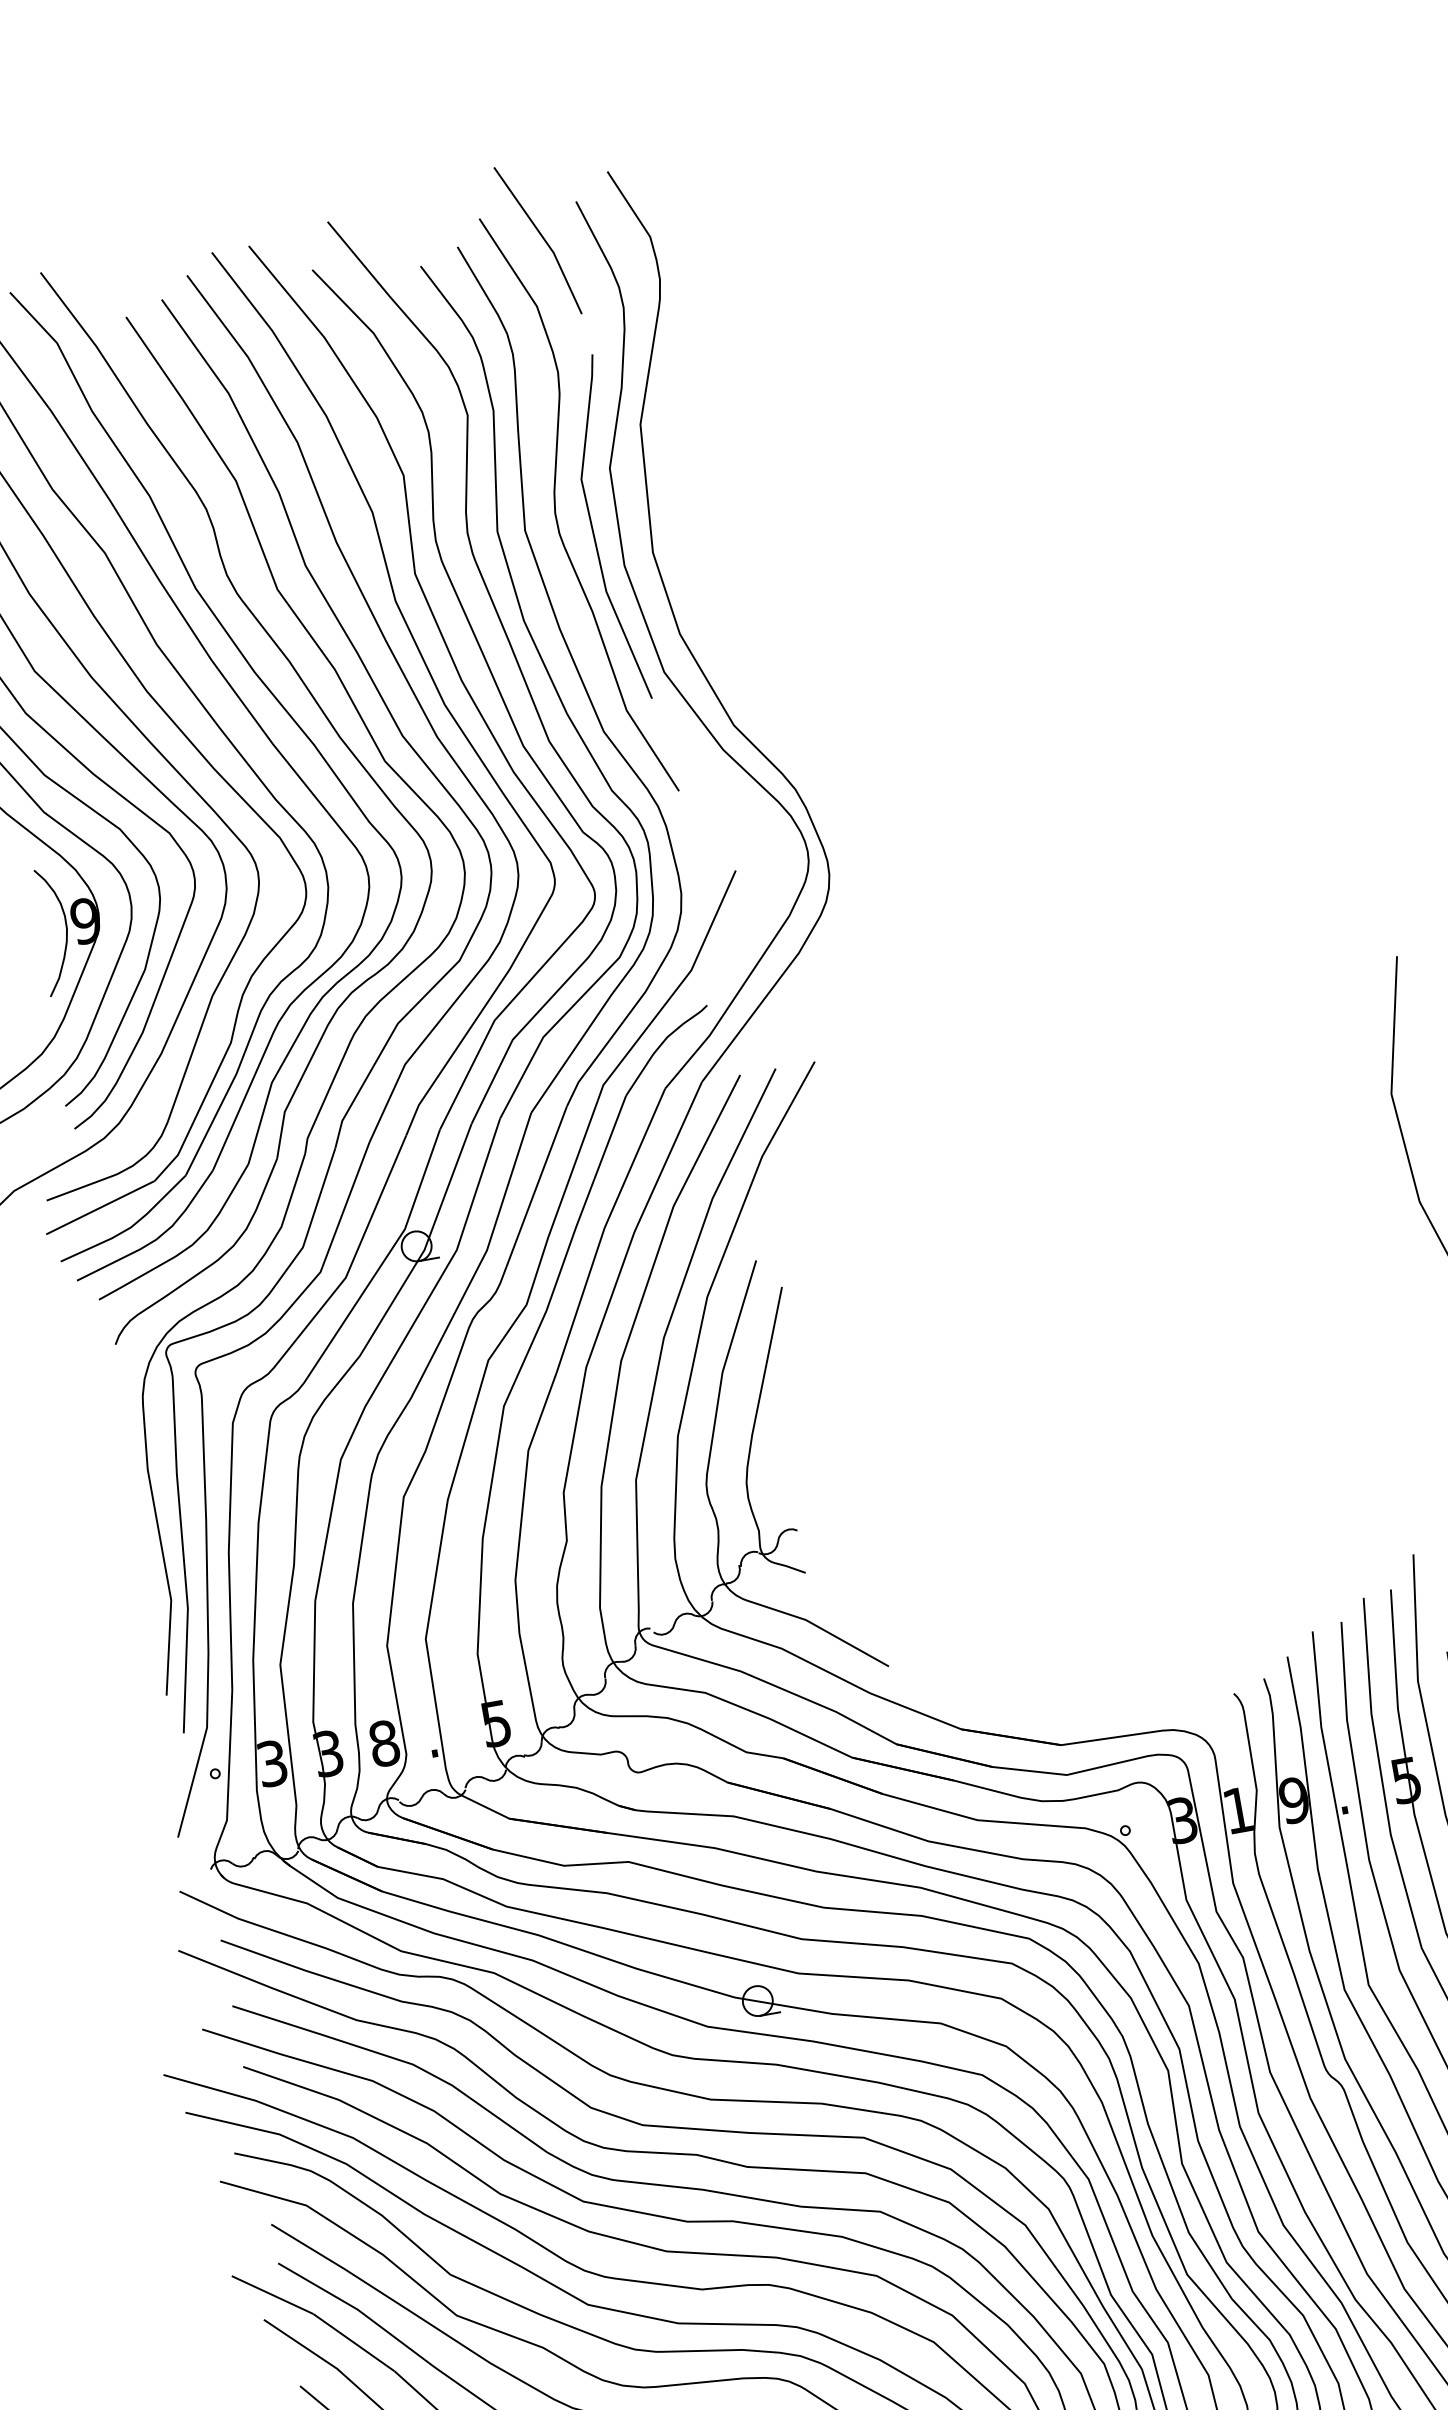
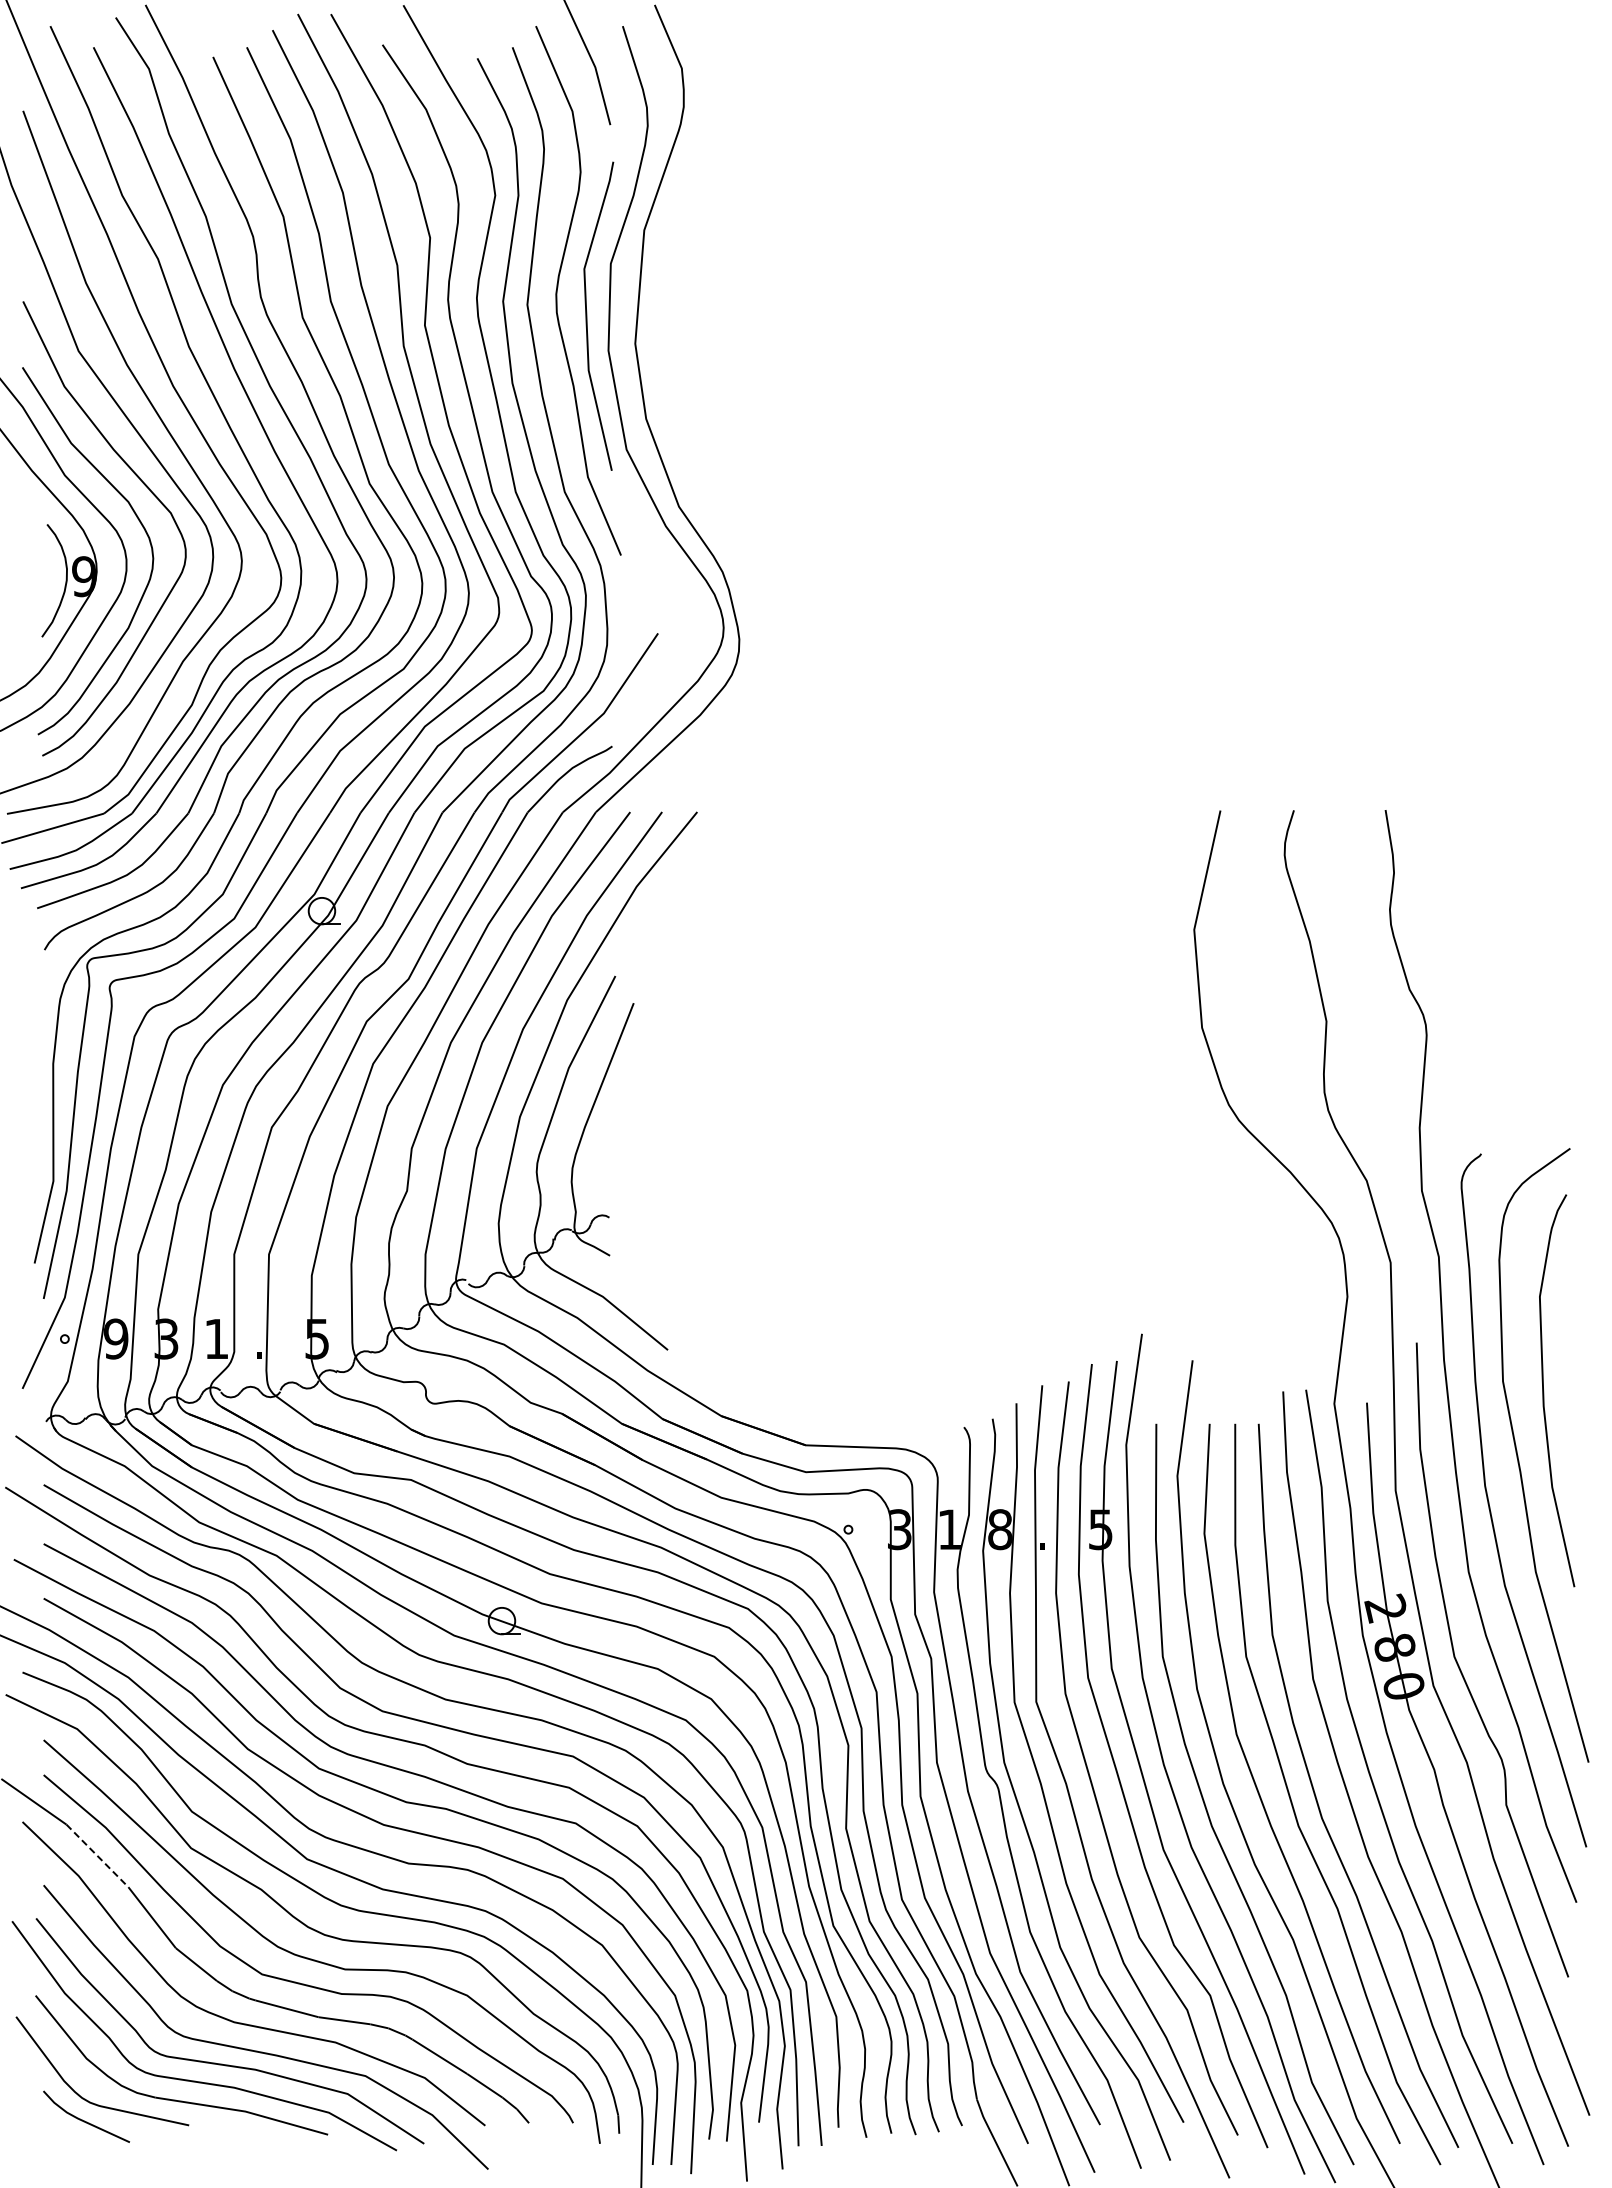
text: (383, 1743) -> (216, 1338), 8 -> 1
text: (272, 1762) -> (116, 1338), 3 -> 9
text: (1294, 1800) -> (1000, 1529), 9 -> 8
line: (354, 2343) -> (97, 1856), solid -> dashed

